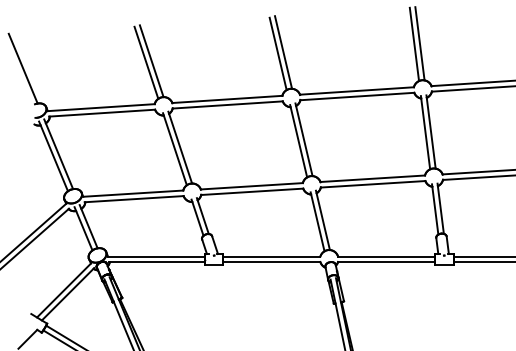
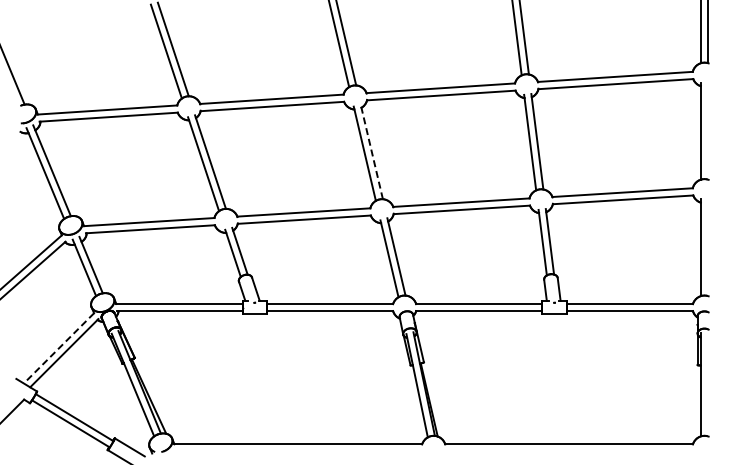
line: (303, 139) -> (371, 151), solid -> dashed
line: (64, 290) -> (59, 348), solid -> dashed

